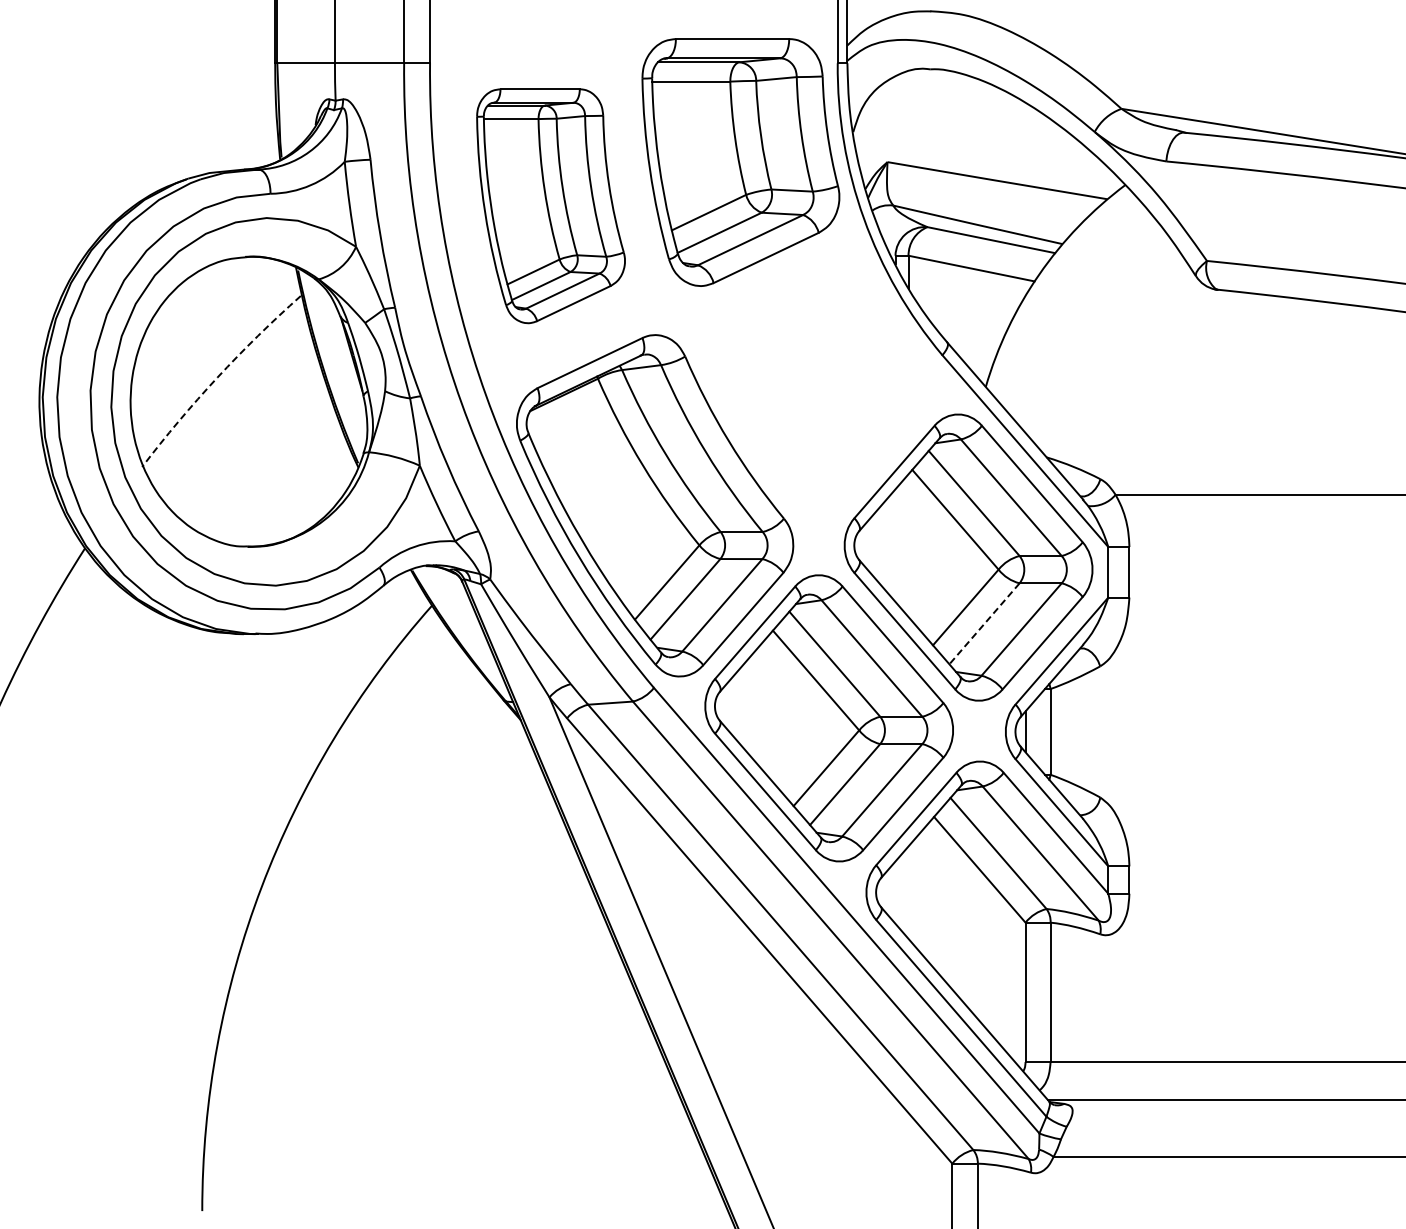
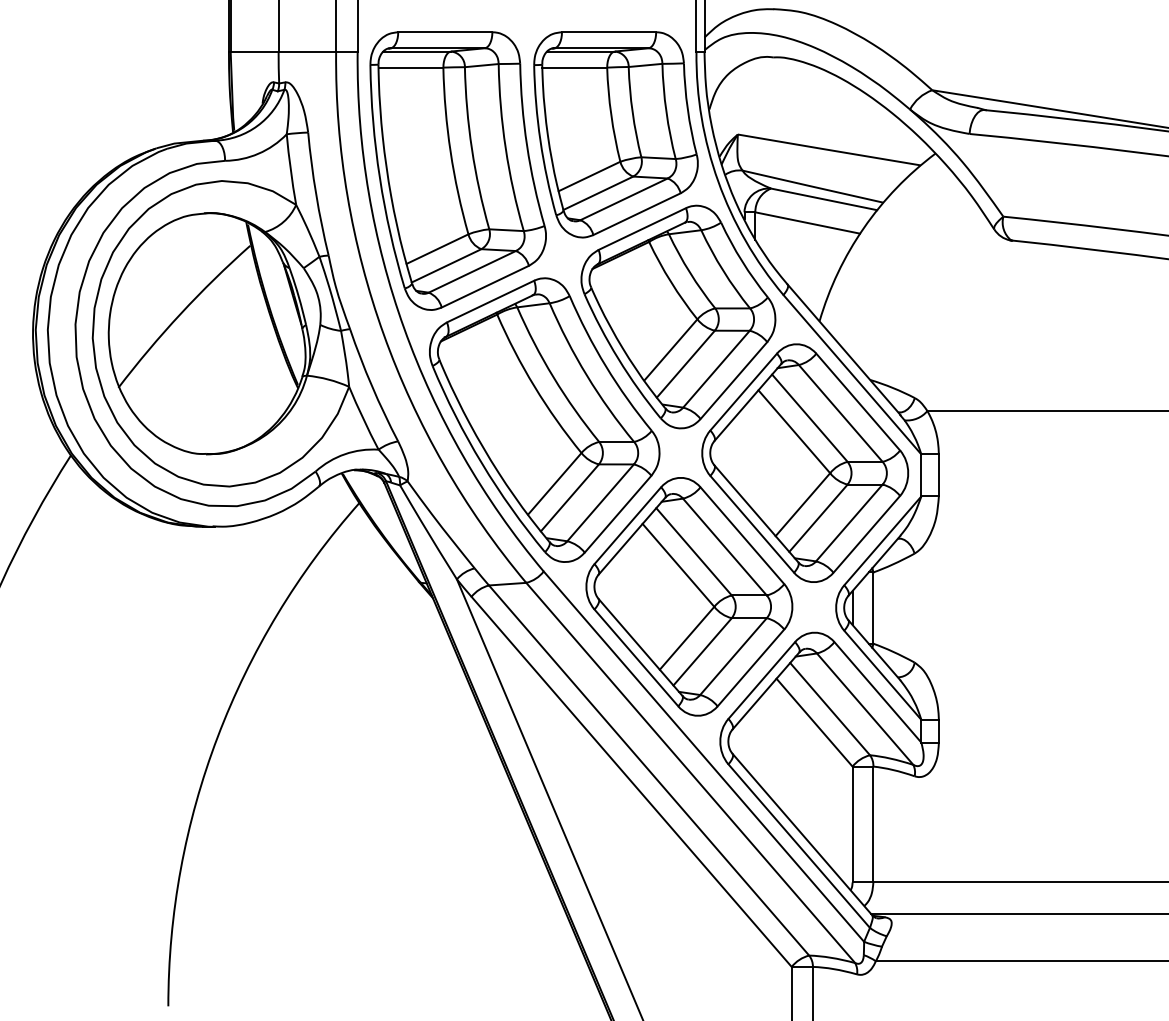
part: (550, 206) -> (457, 171), size x1.43
arc: (217, 377) -> (181, 313), dashed -> solid
part: (815, 381) -> (677, 316), added
line: (984, 623) -> (818, 517), dashed -> solid

